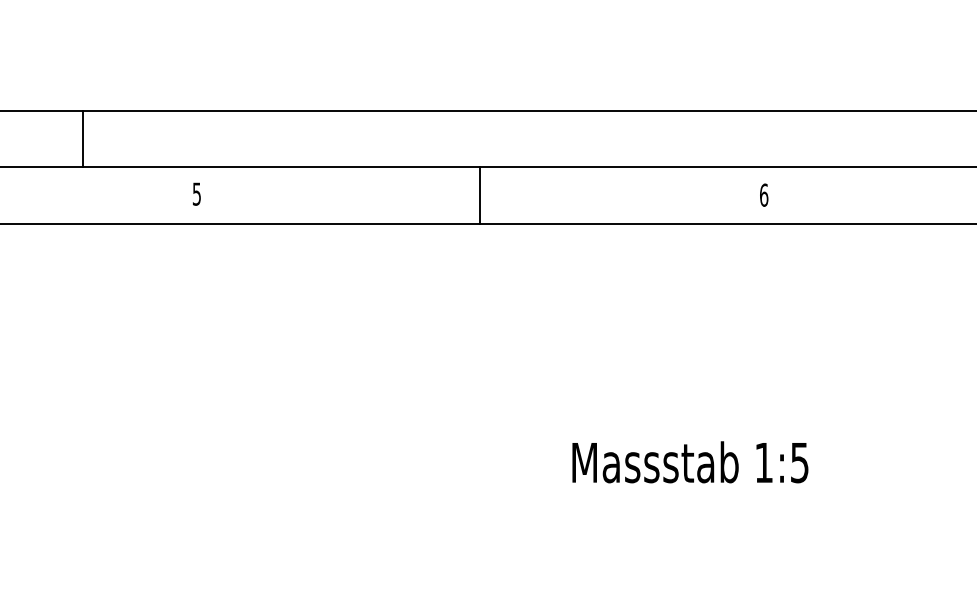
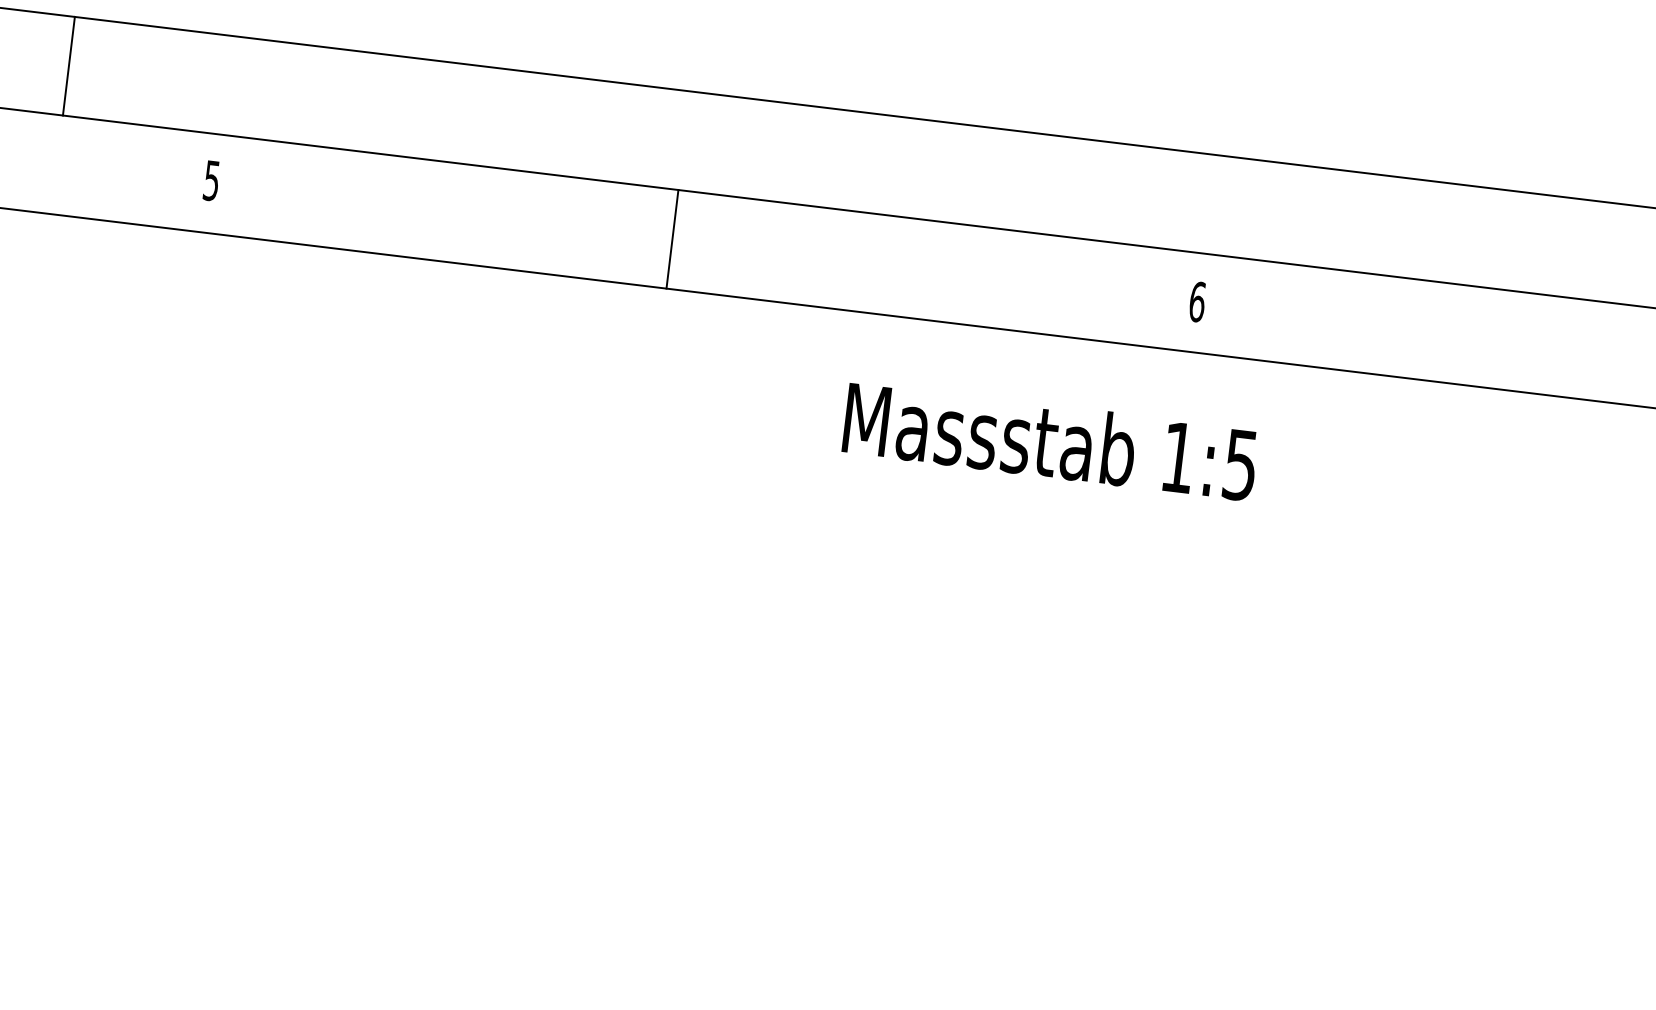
line: (83, 138) -> (69, 65), moved
line: (480, 195) -> (673, 238), moved
text: (690, 462) -> (1050, 441), moved

